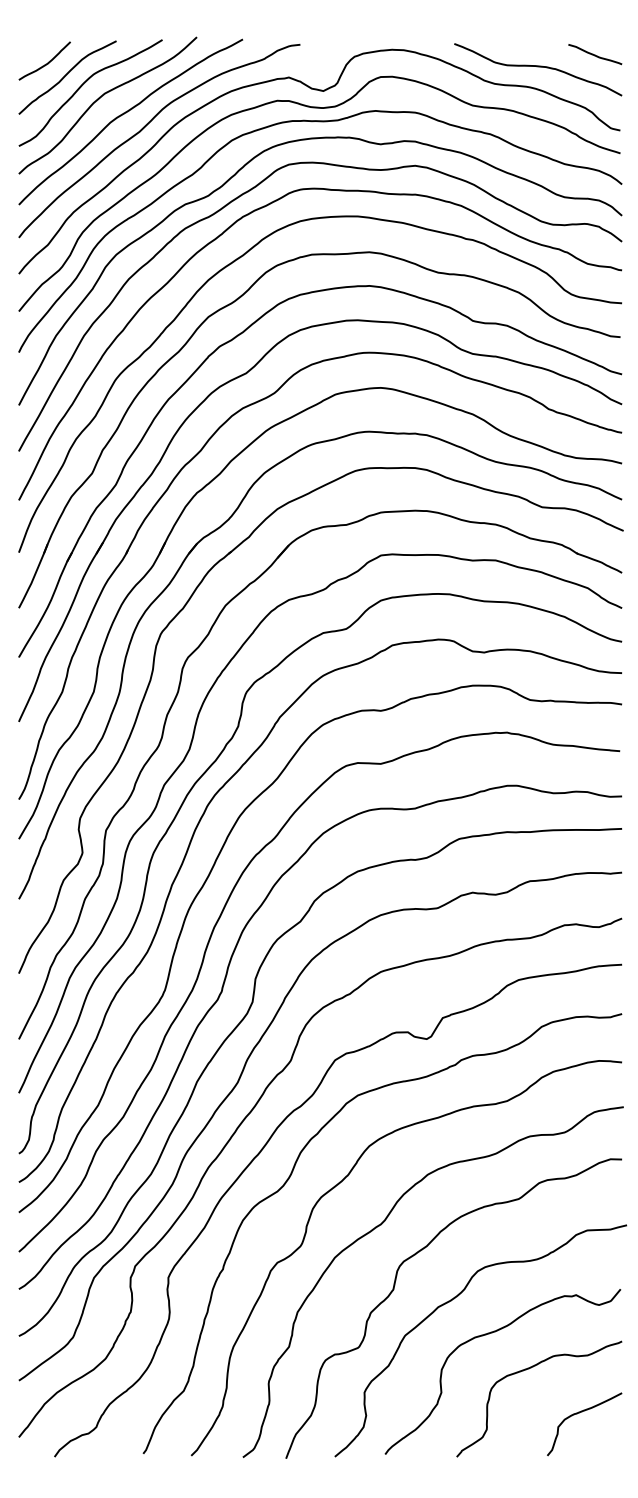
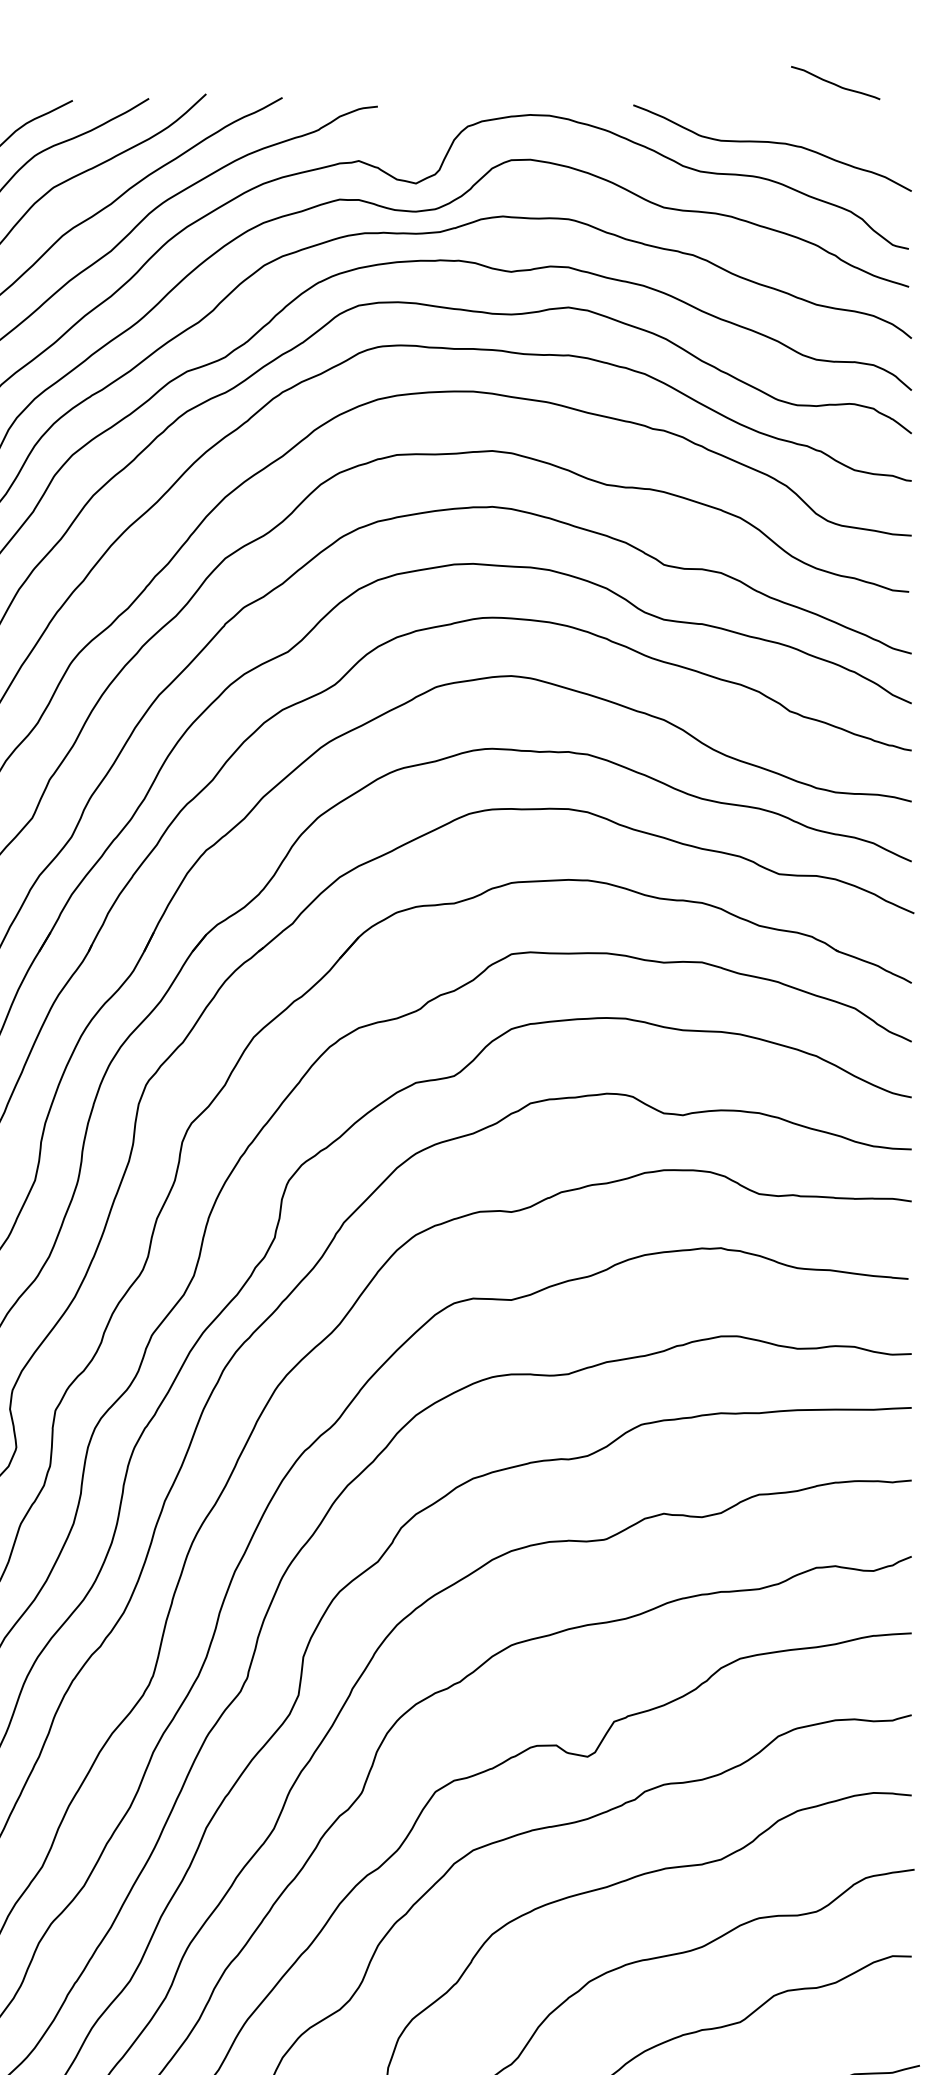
curve: (595, 54) -> (836, 82), moved

